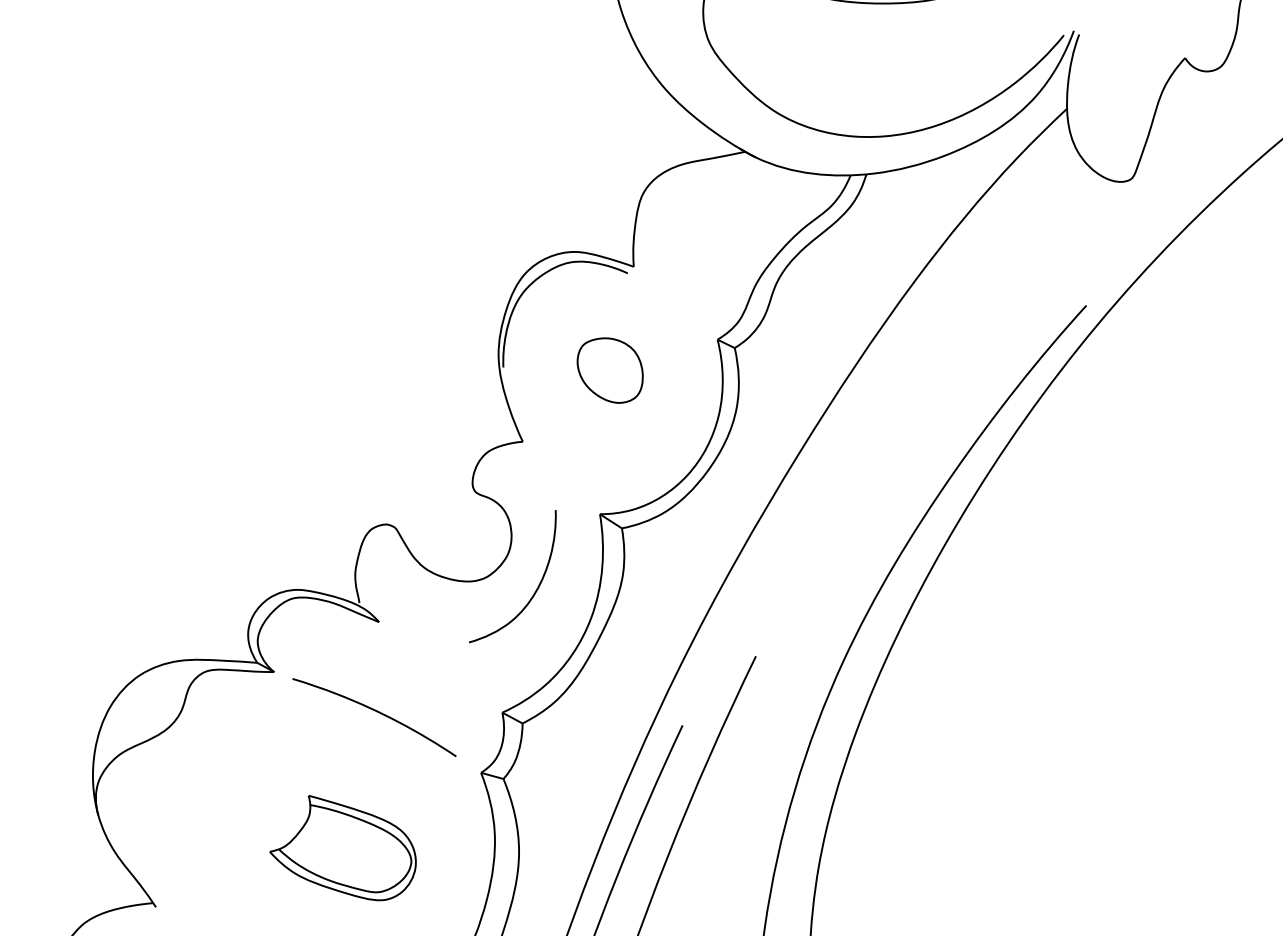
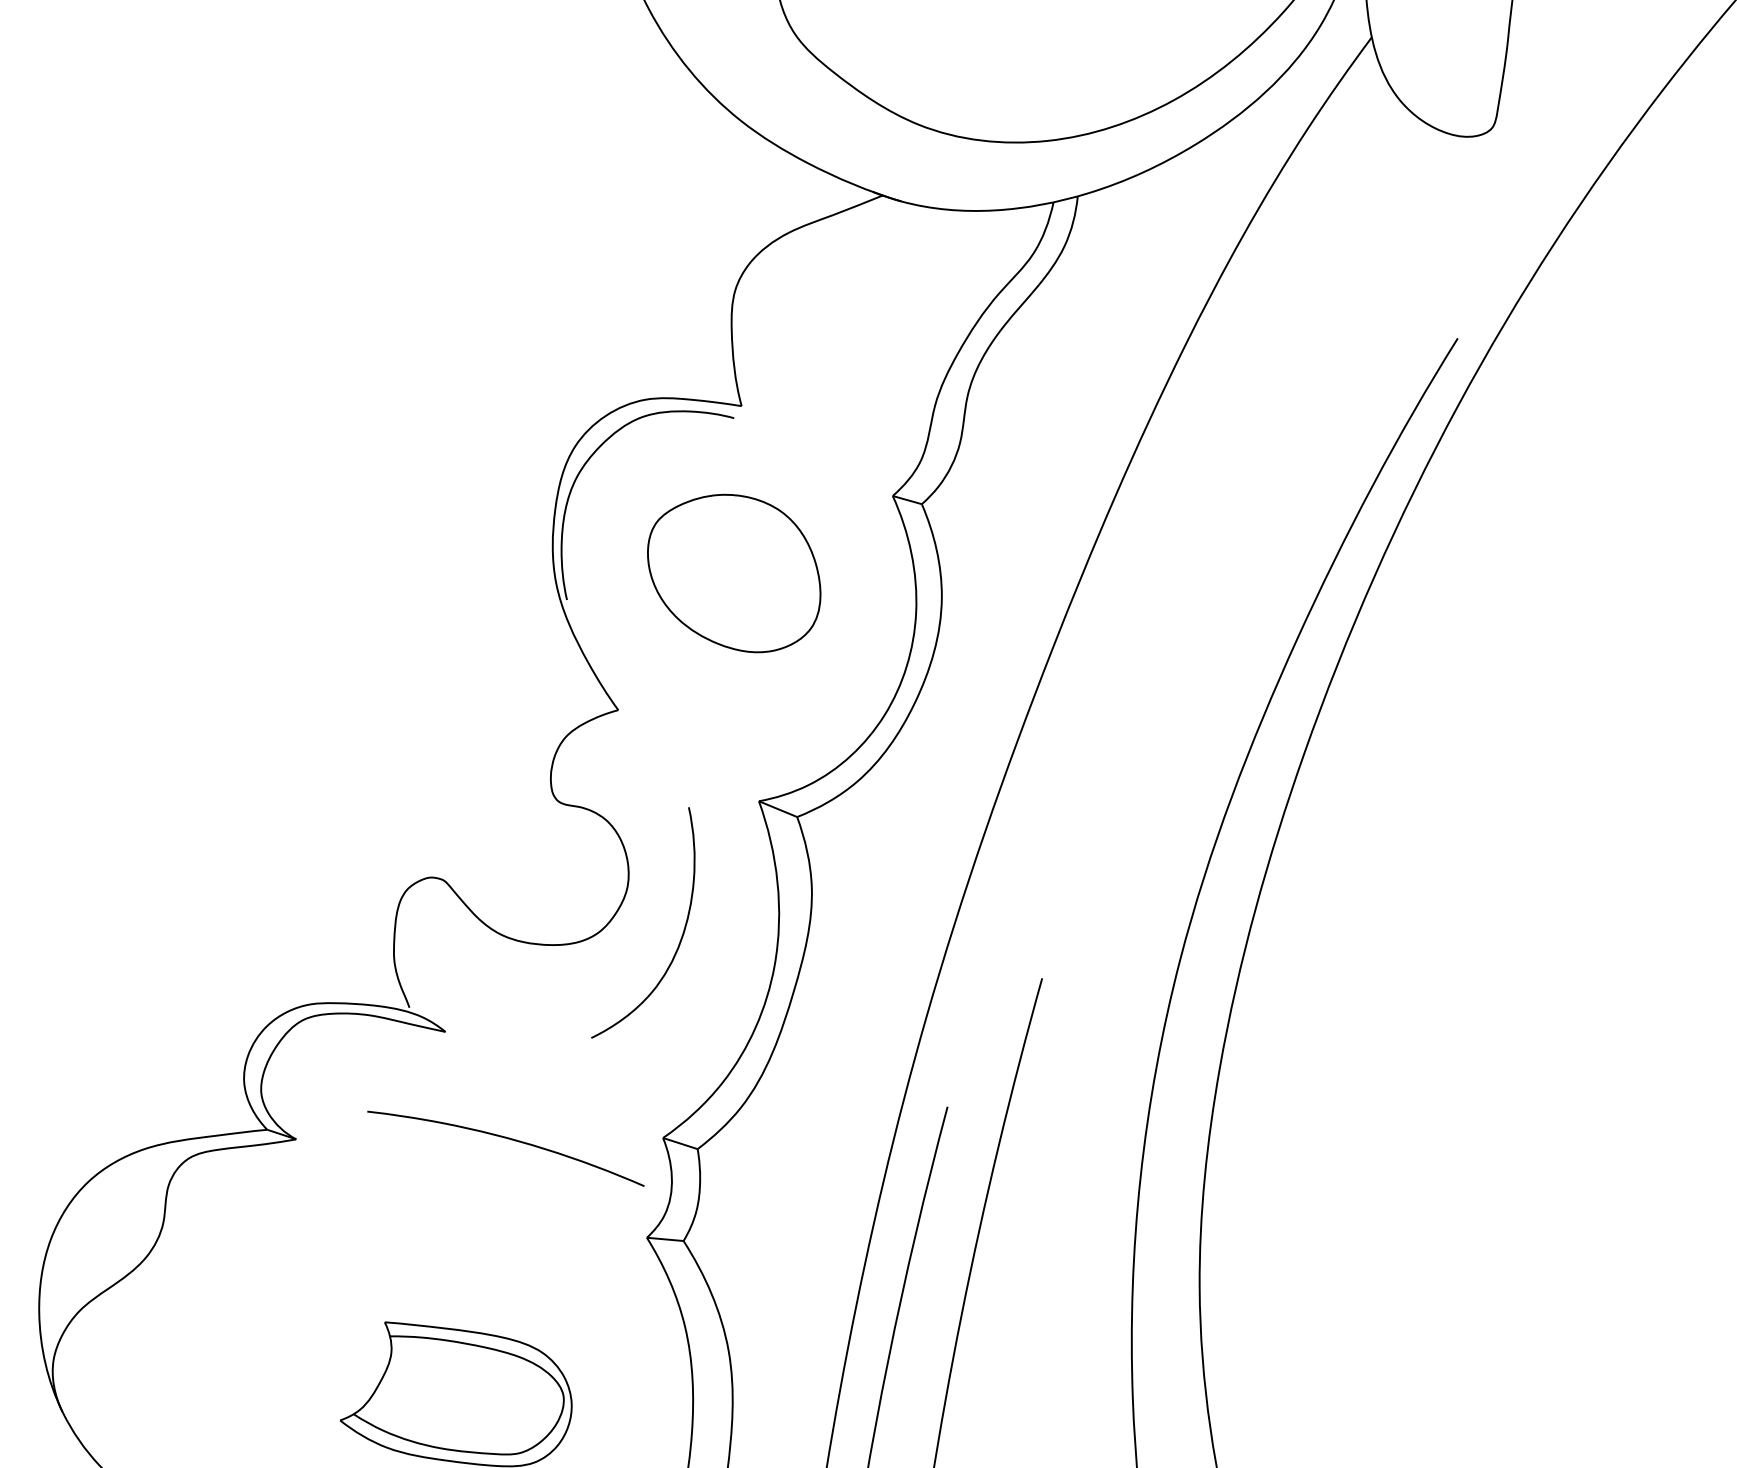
part: (609, 370) -> (733, 574), size x1.6
curve: (376, 712) -> (507, 1140), moved

